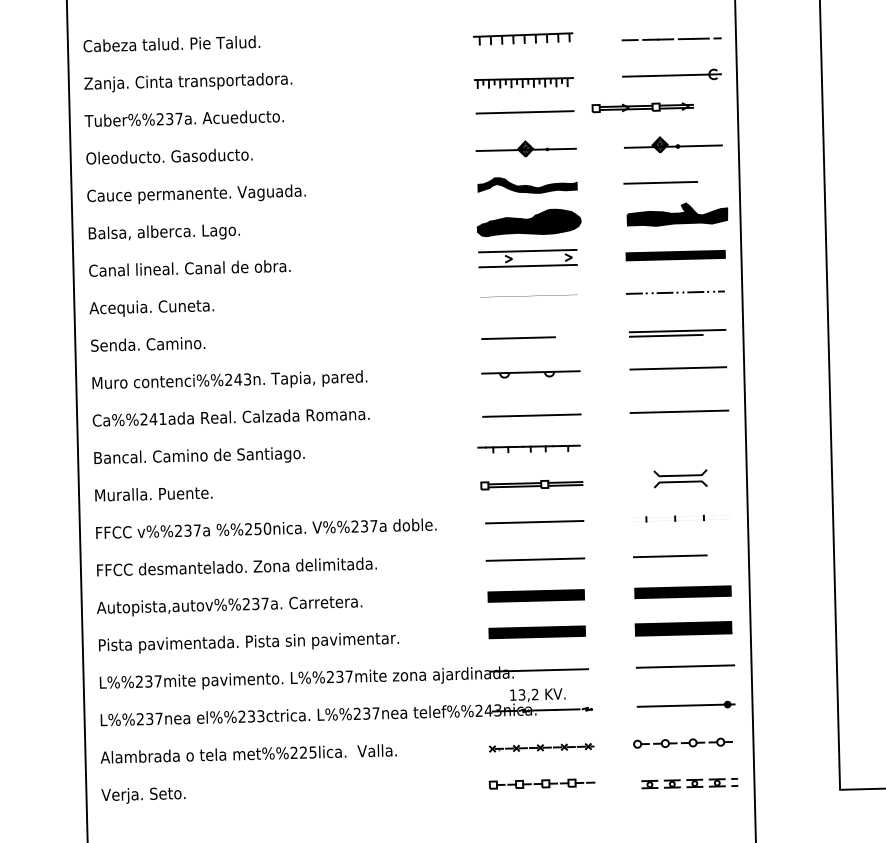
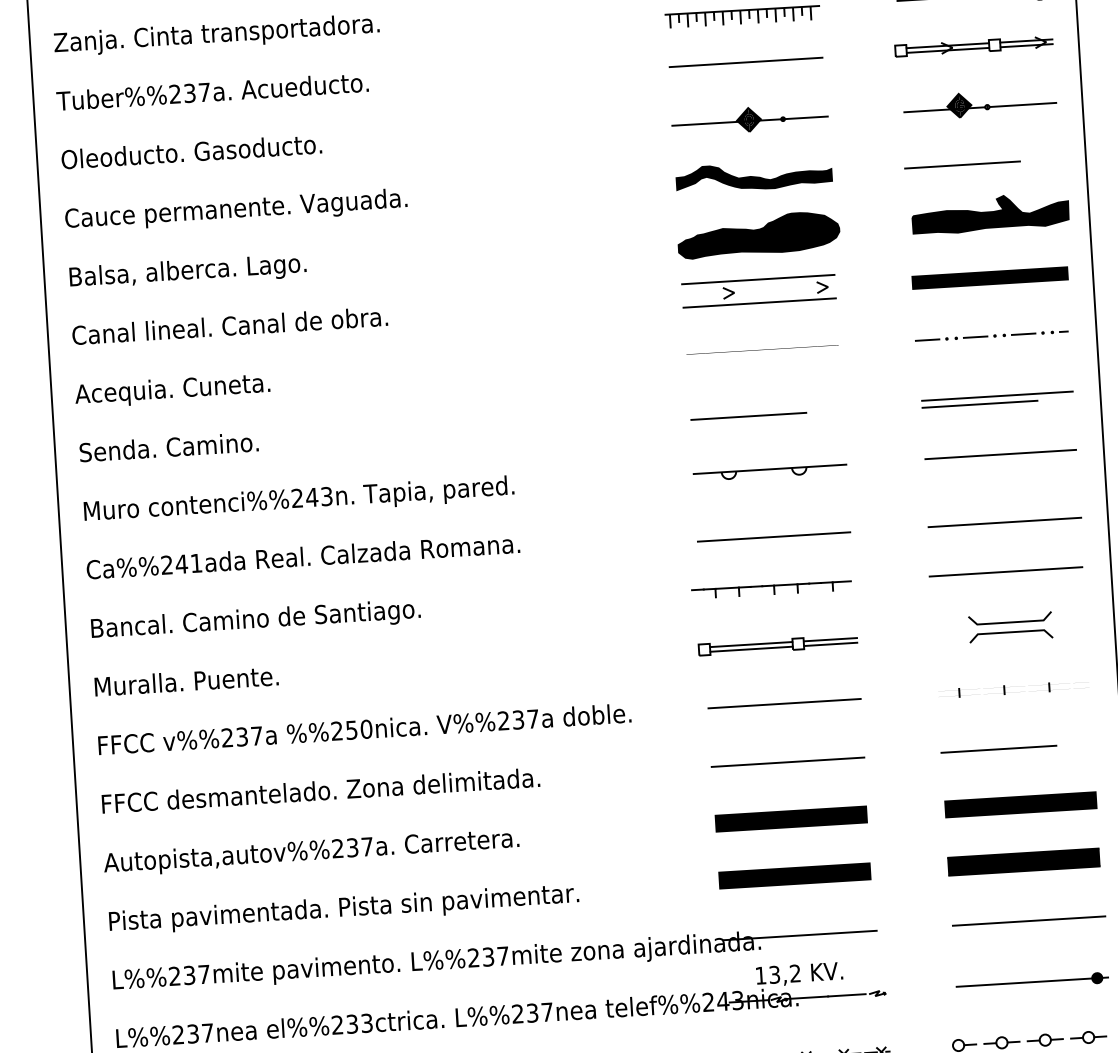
part: (642, 107) -> (973, 46), moved
line: (678, 443) -> (1005, 572), added

